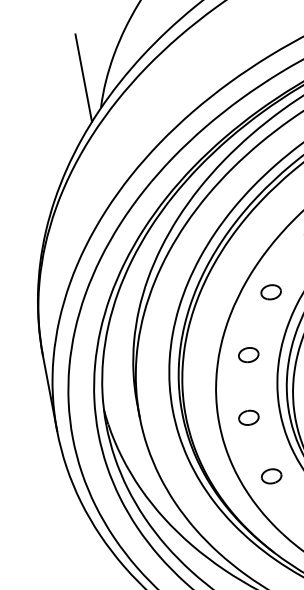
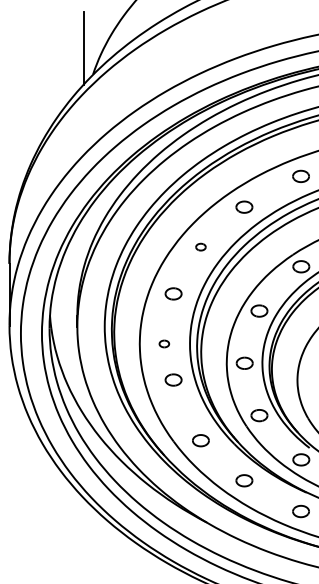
part: (270, 291) -> (200, 246), size x0.6
part: (249, 417) -> (164, 343), size x0.6
part: (271, 475) -> (173, 379), moved

